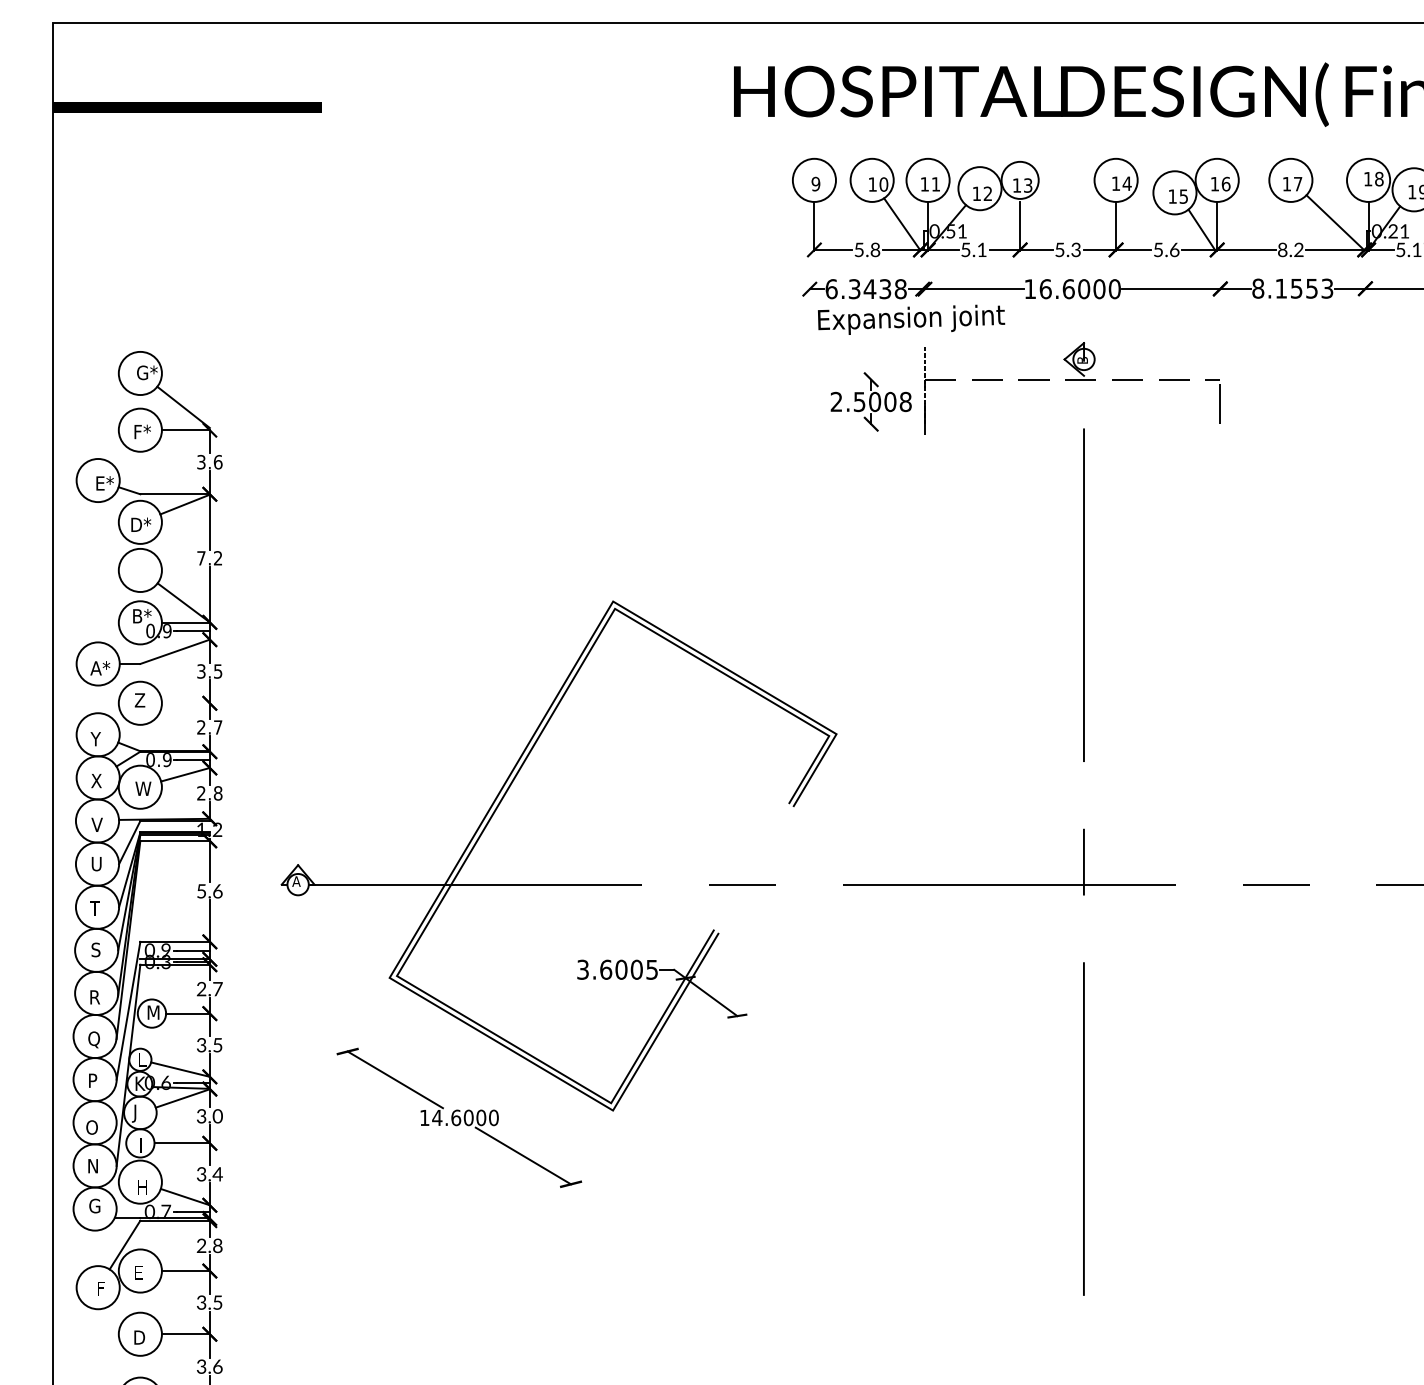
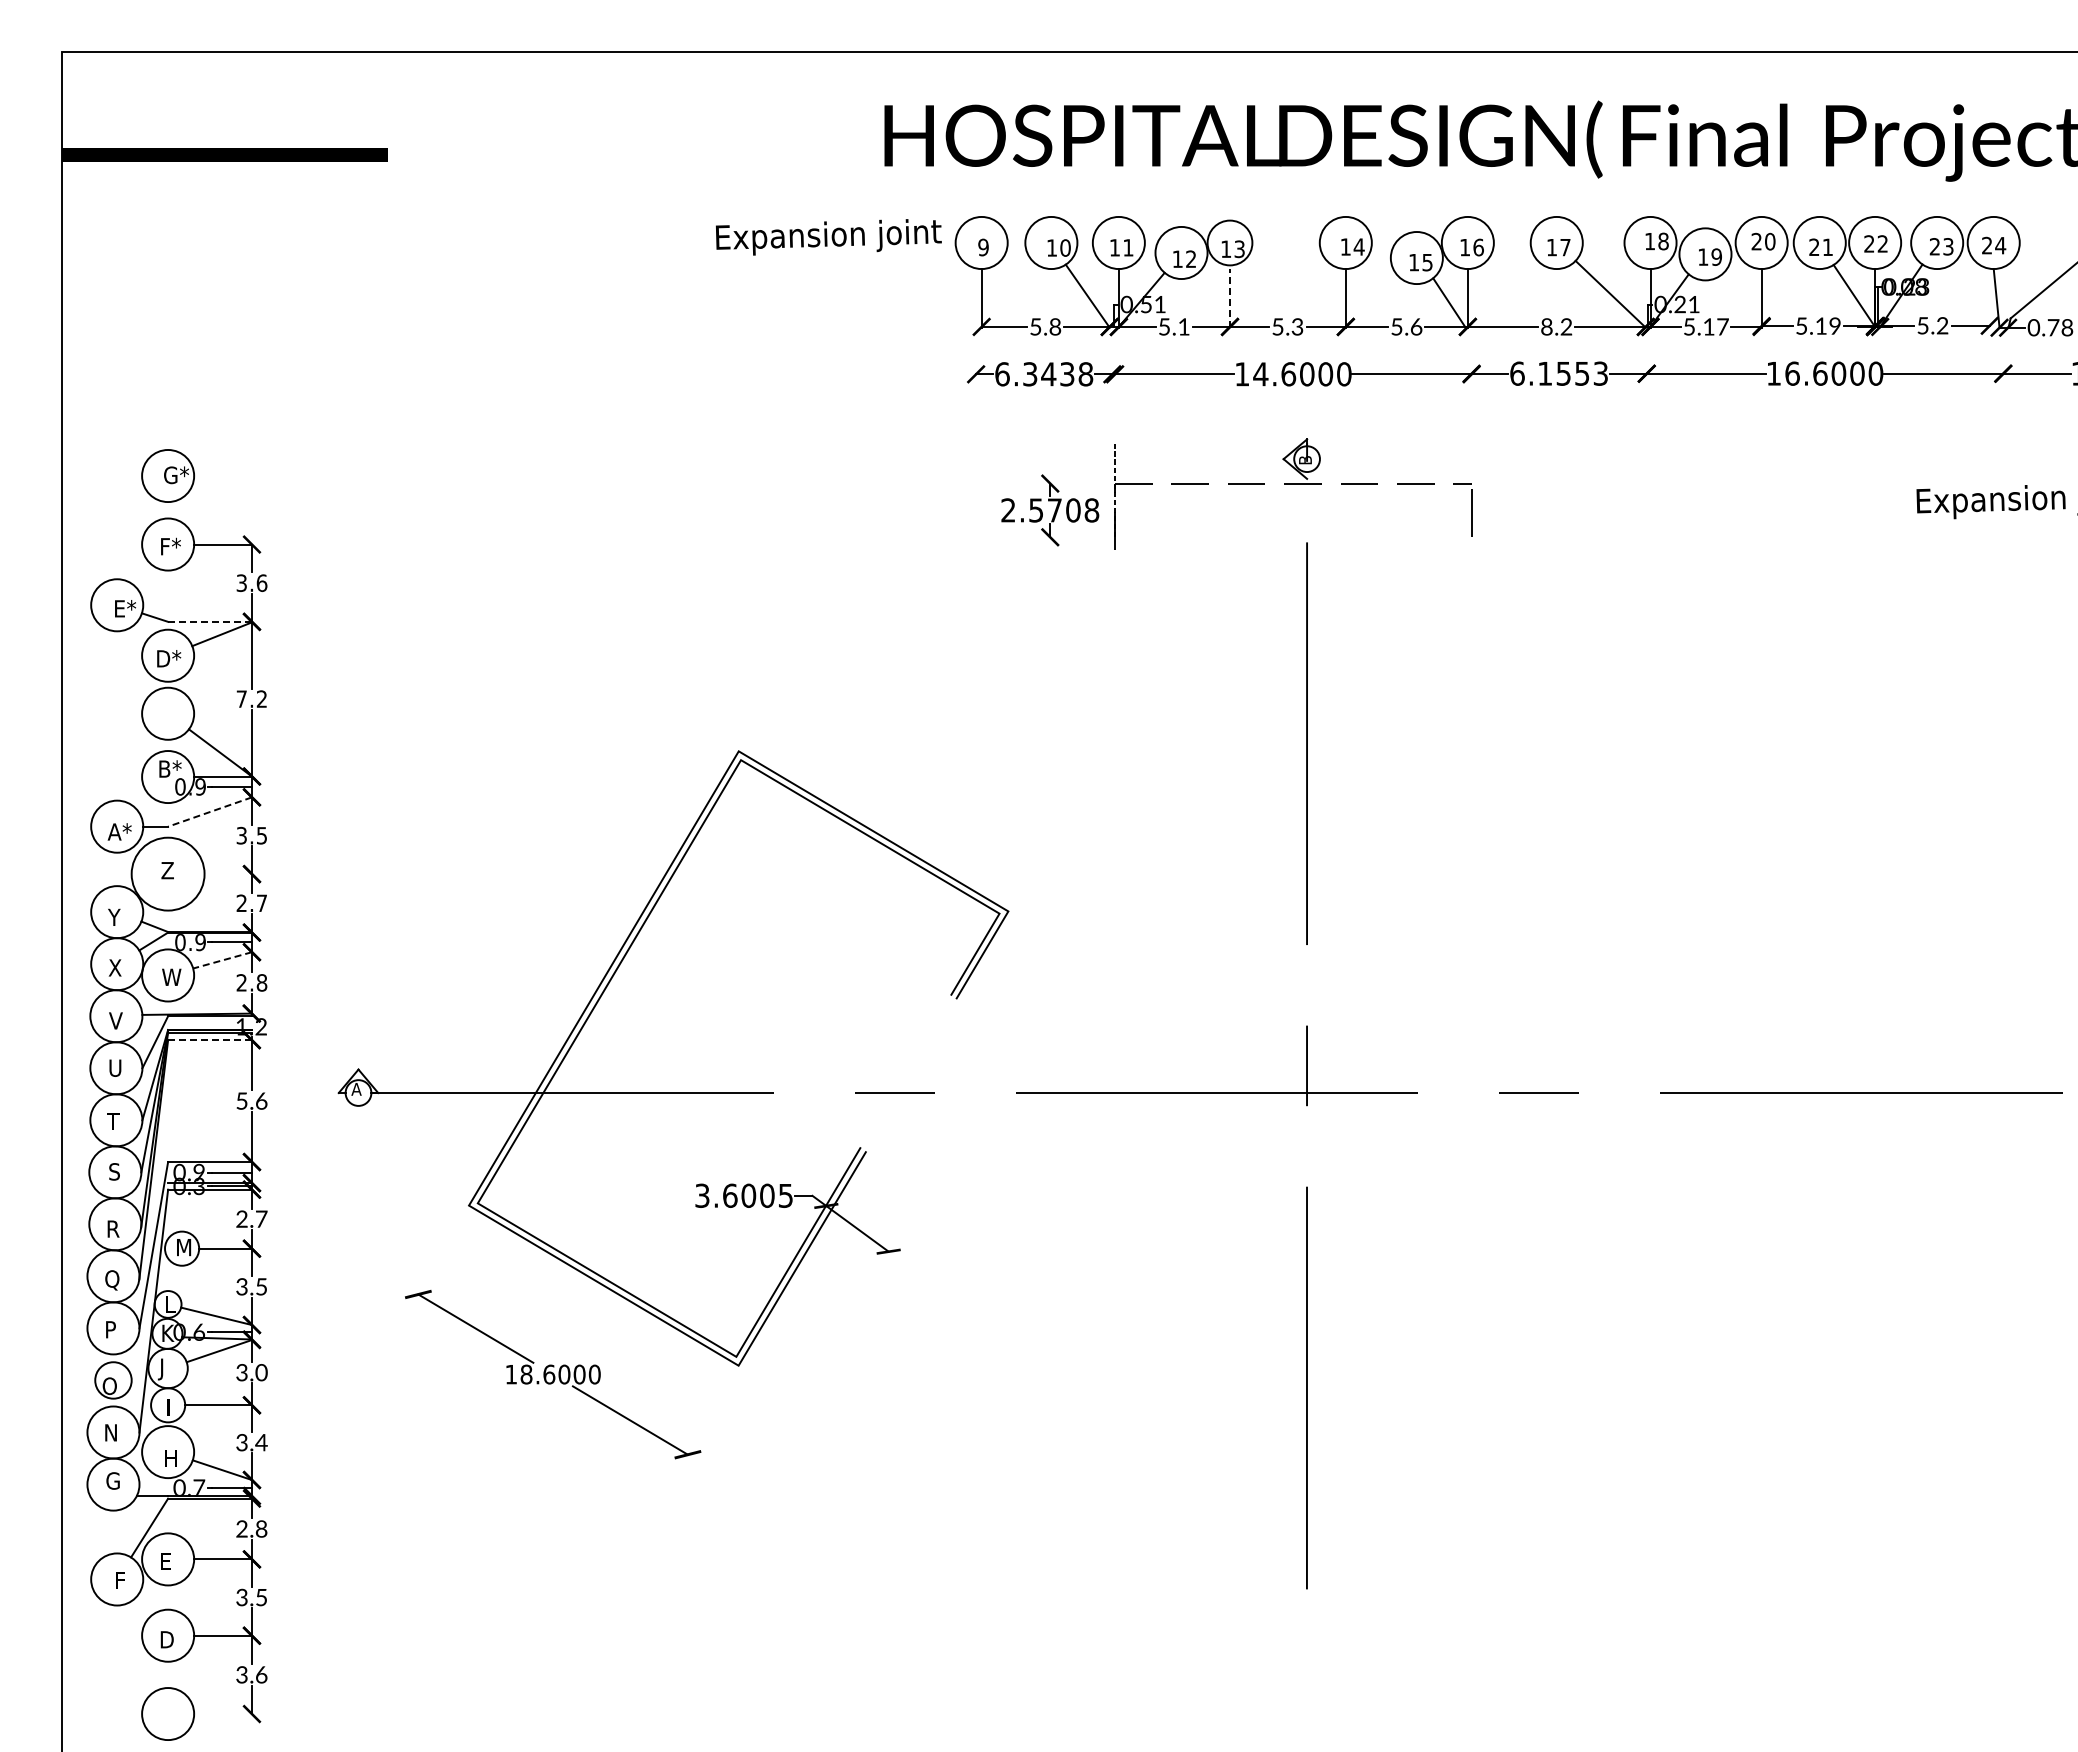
line: (1020, 225) -> (1230, 297), solid -> dashed
text: (1258, 288) -> (1517, 373), 8.1553 -> 6.1553
text: (1045, 289) -> (1260, 374), 16.6000 -> 14.6000
text: (911, 319) -> (828, 237), moved
text: (874, 402) -> (1054, 510), 2.5008 -> 2.5708
line: (182, 406) -> (219, 516), removed
line: (175, 493) -> (210, 621), solid -> dashed
line: (174, 652) -> (209, 812), solid -> dashed
circle: (140, 703) -> (168, 874), size x1.4
line: (185, 774) -> (222, 960), solid -> dashed
line: (175, 841) -> (210, 1040), solid -> dashed
text: (437, 1117) -> (526, 1374), 14.6000 -> 18.6000
circle: (95, 1122) -> (113, 1380), size x0.7

